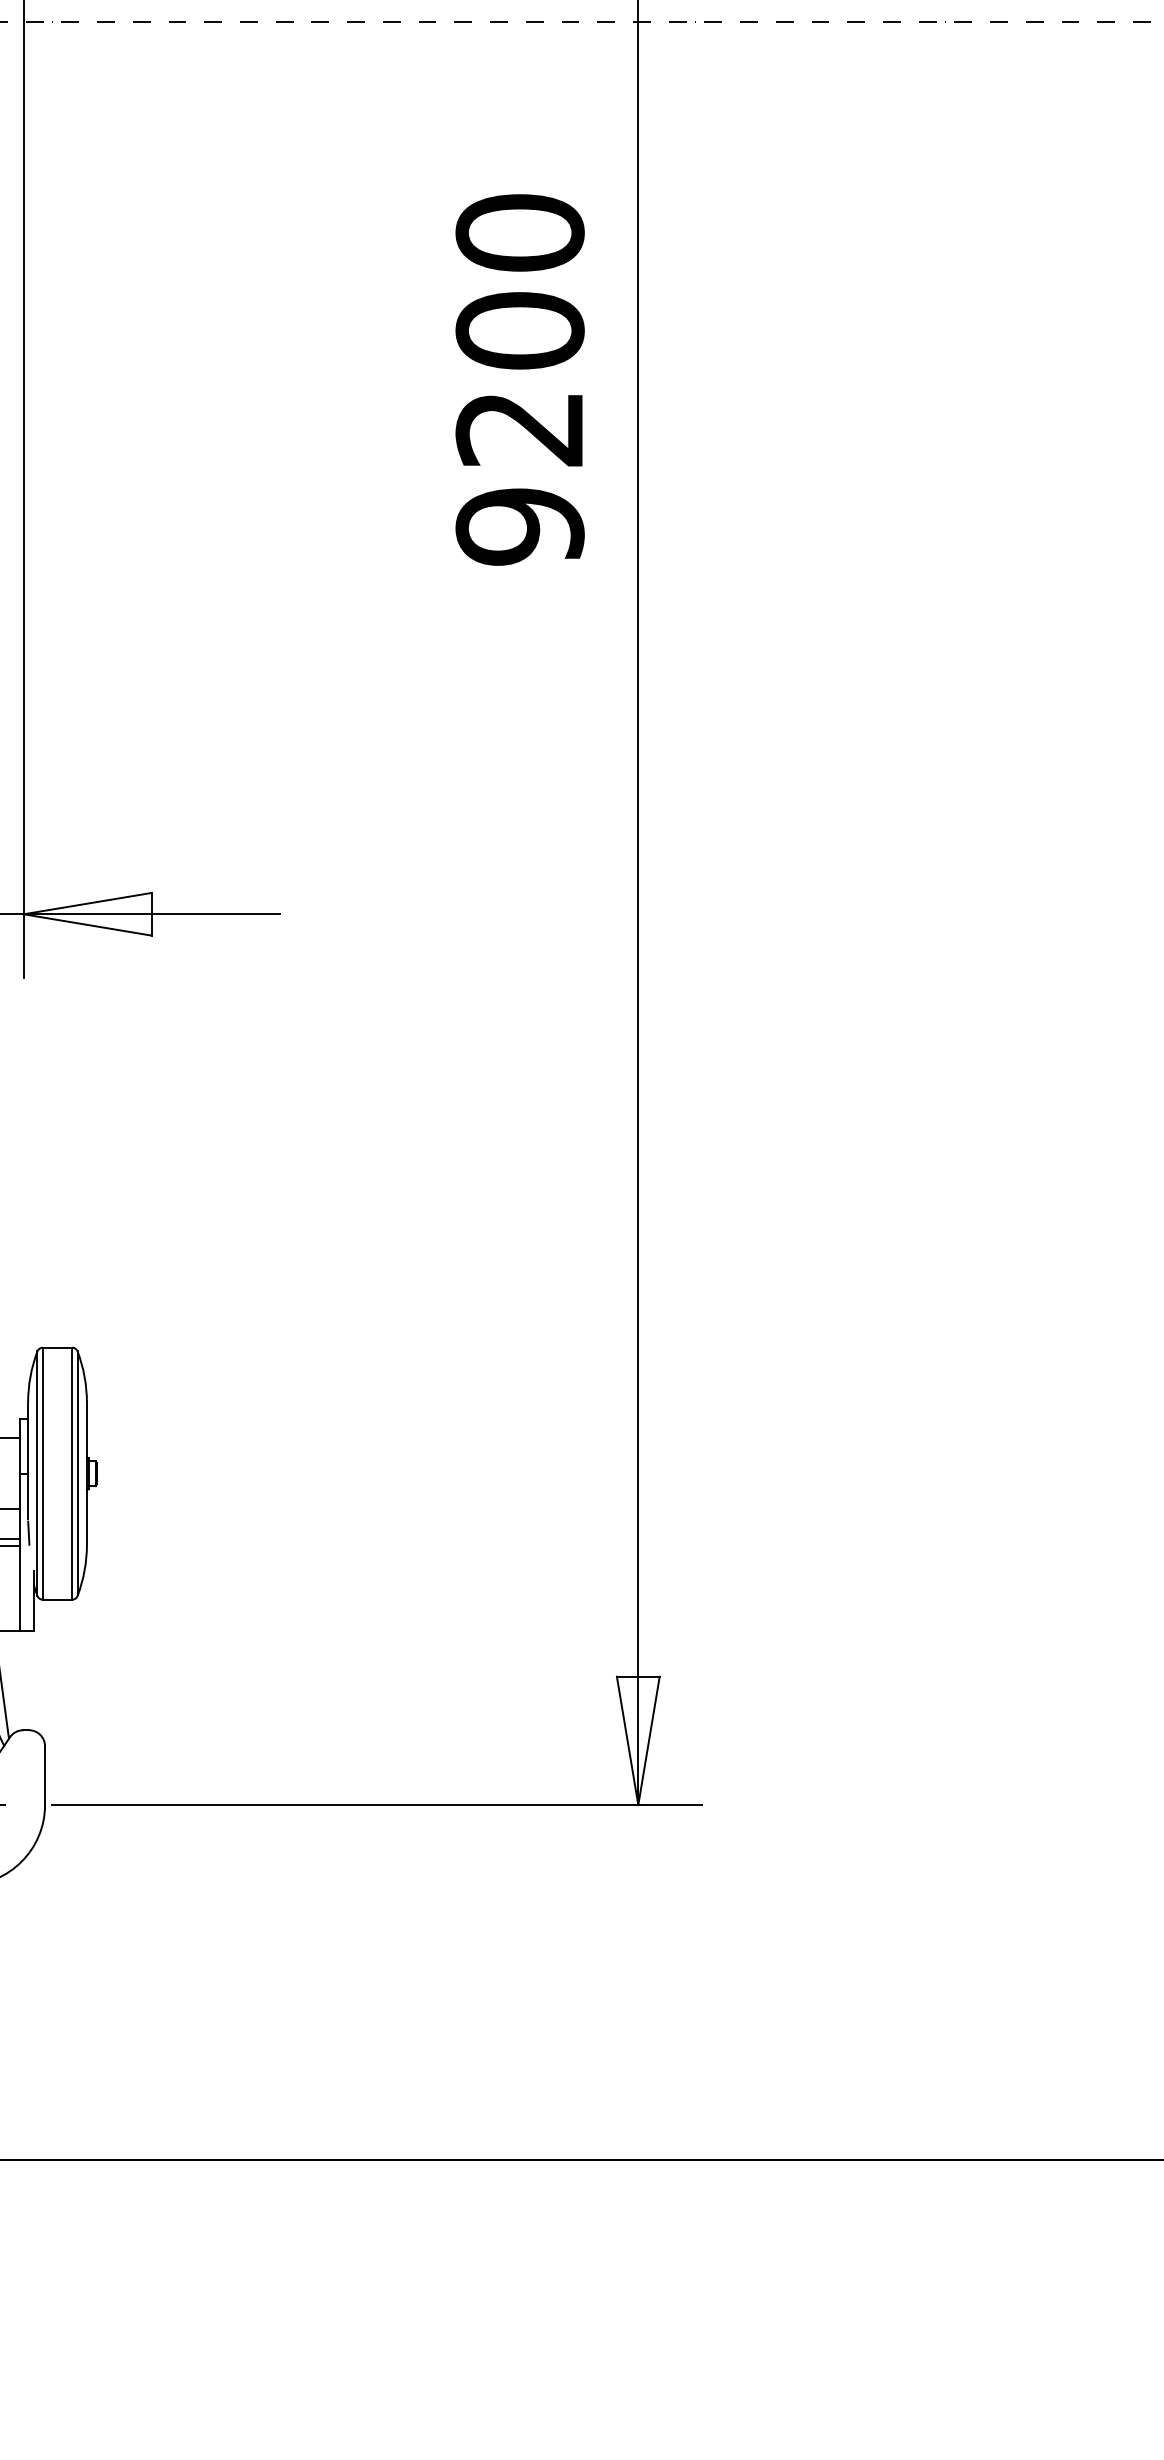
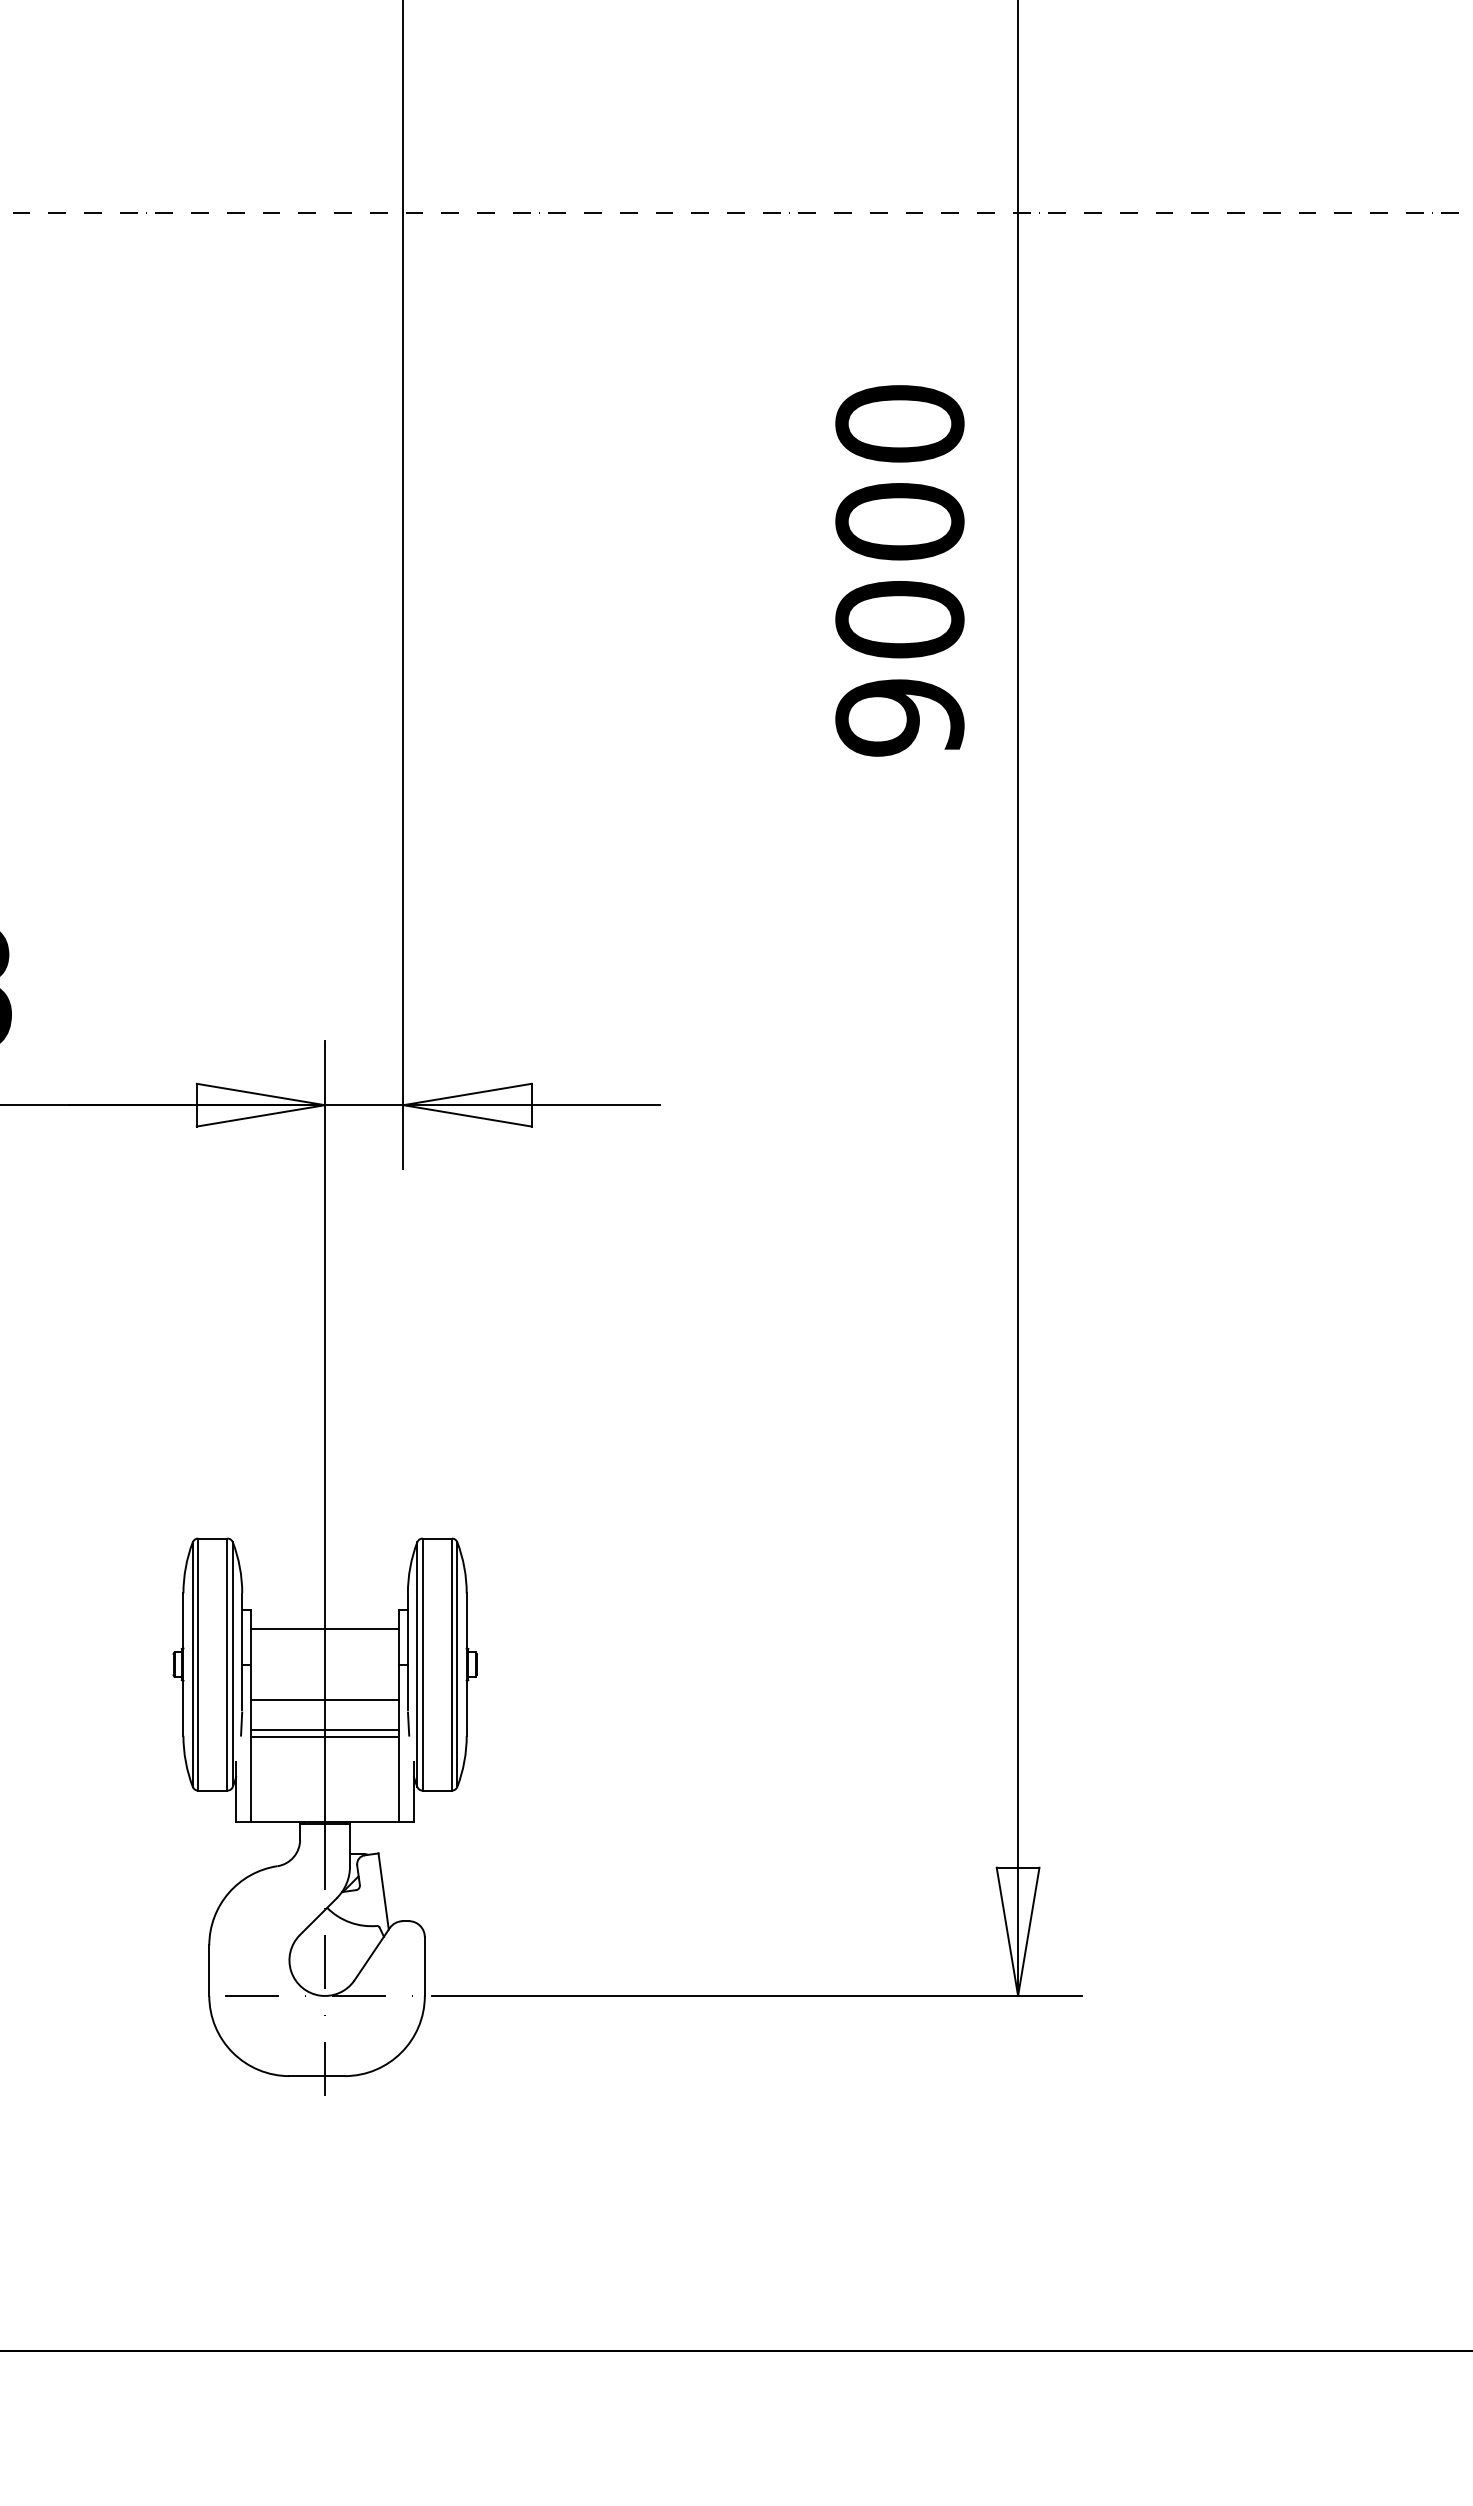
text: (519, 428) -> (899, 619), 9200 -> 9000

